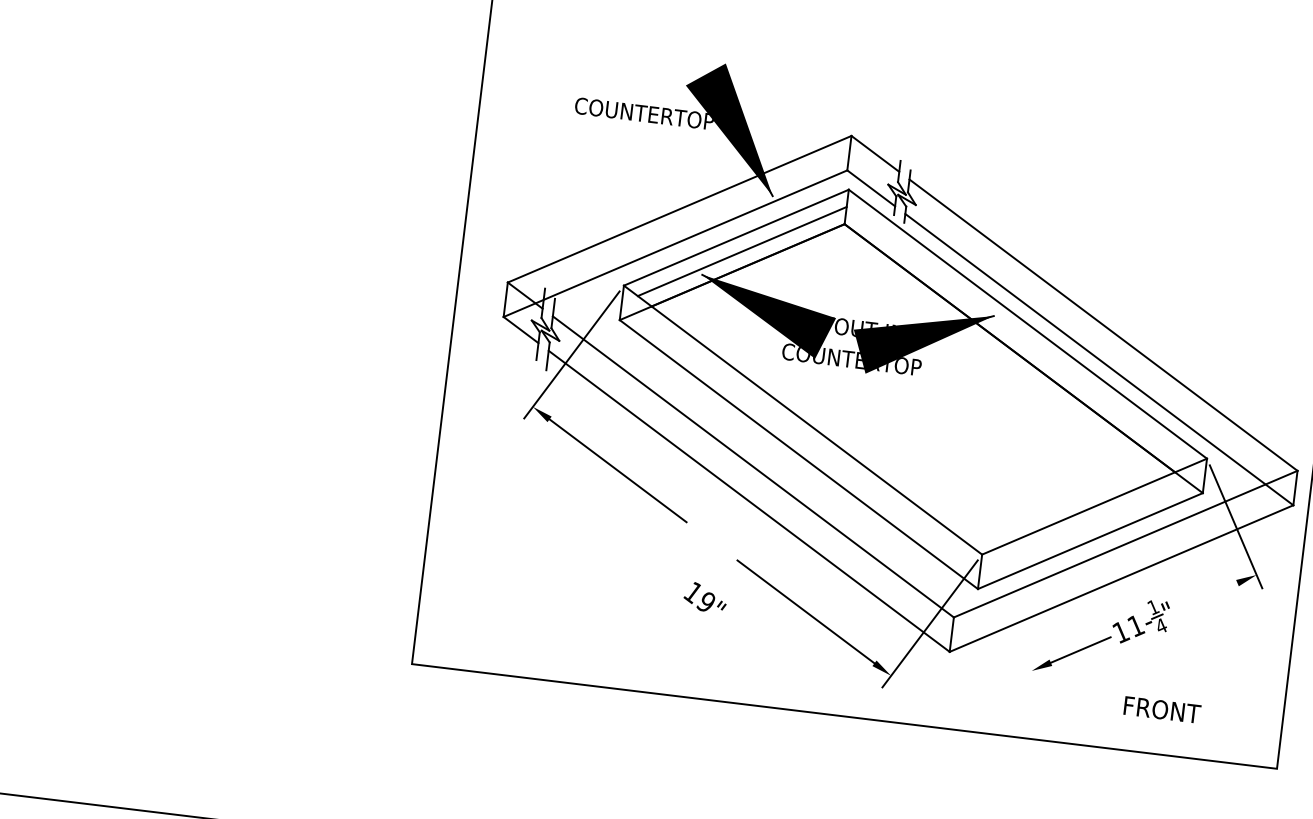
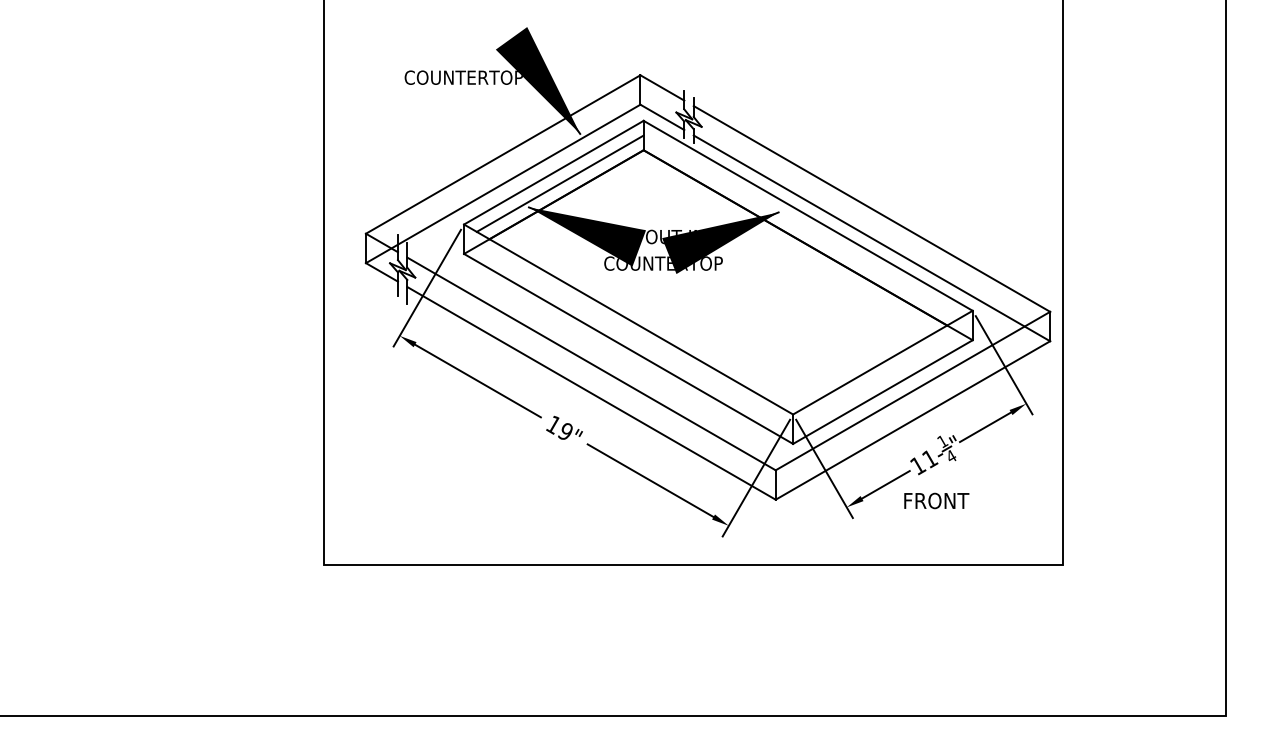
text: (705, 597) -> (564, 427), moved
line: (1205, 597) -> (985, 427), added
line: (1011, 622) -> (824, 468), added
text: (1162, 709) -> (936, 500), moved

